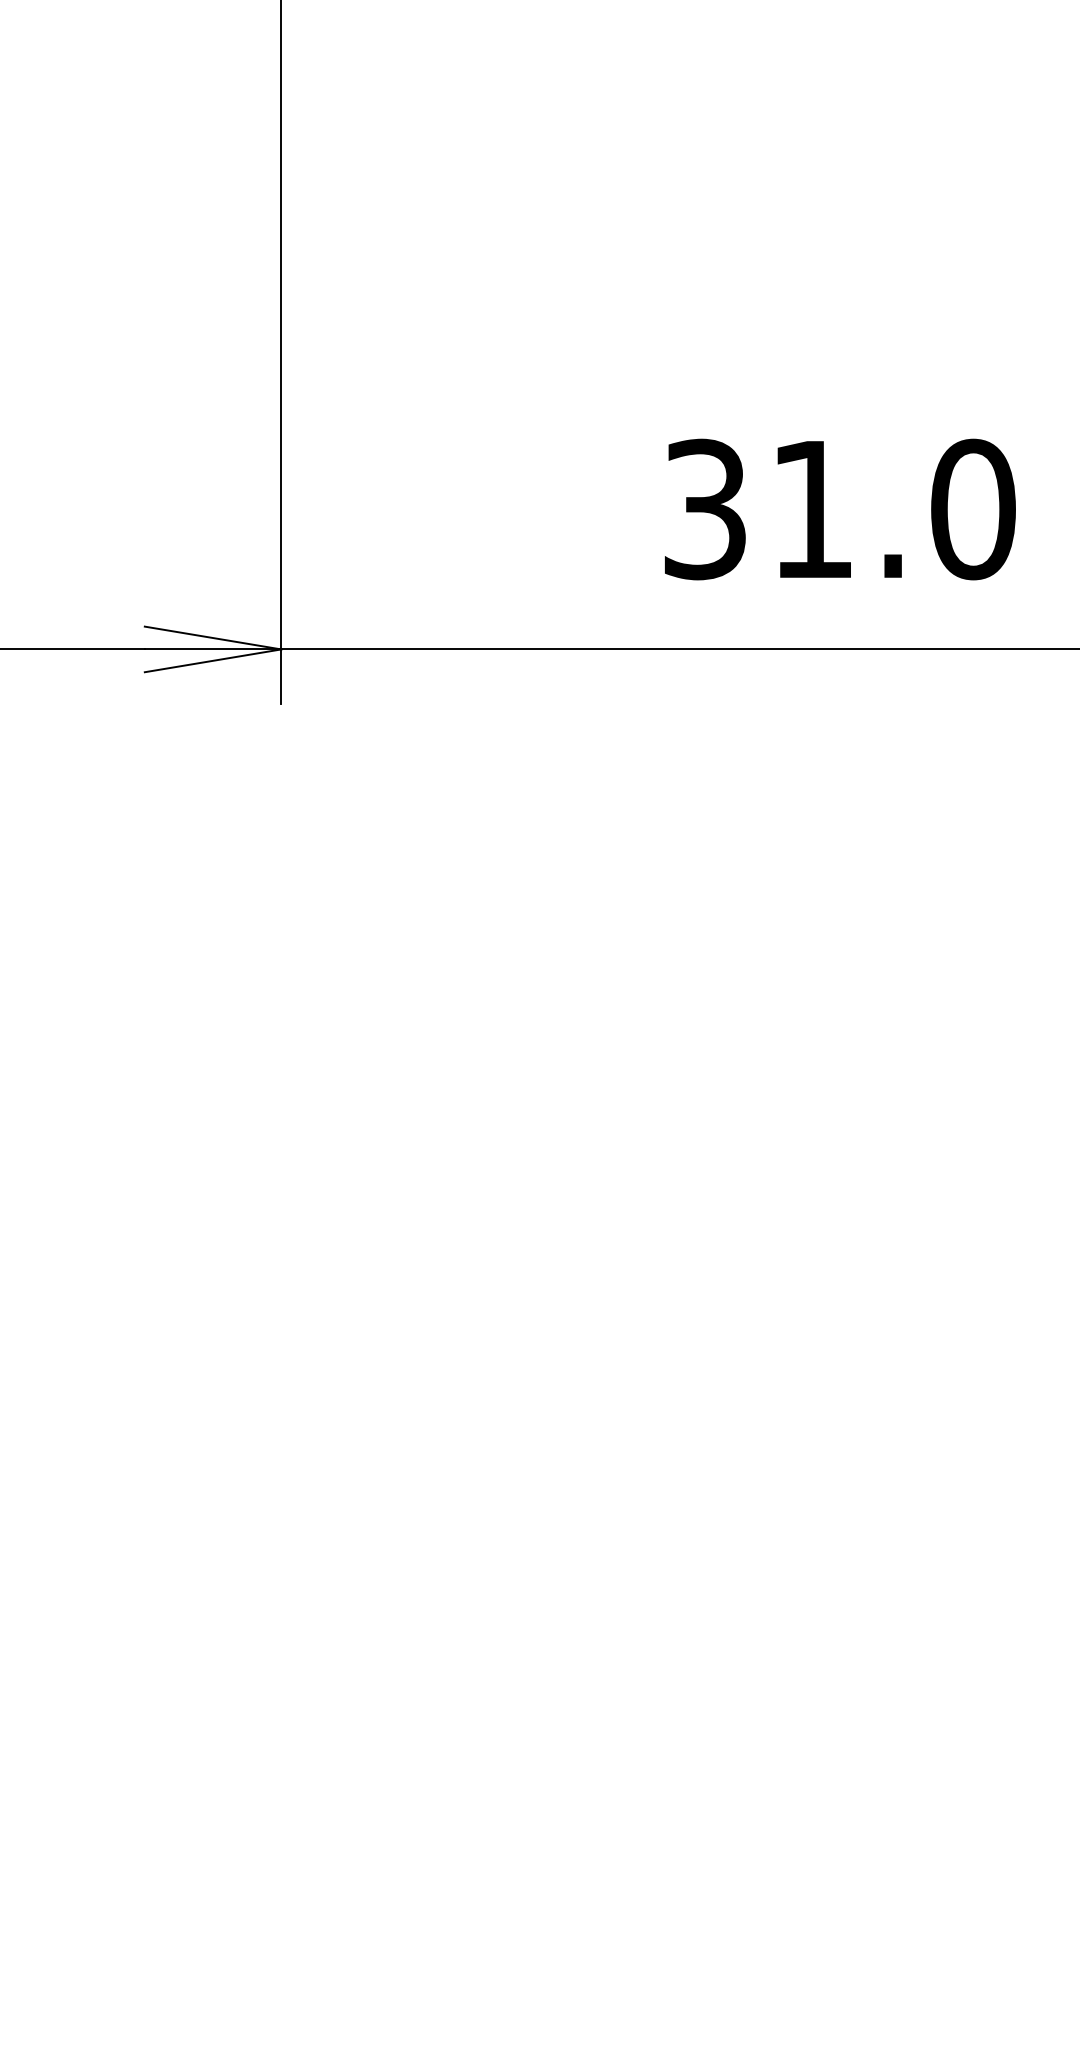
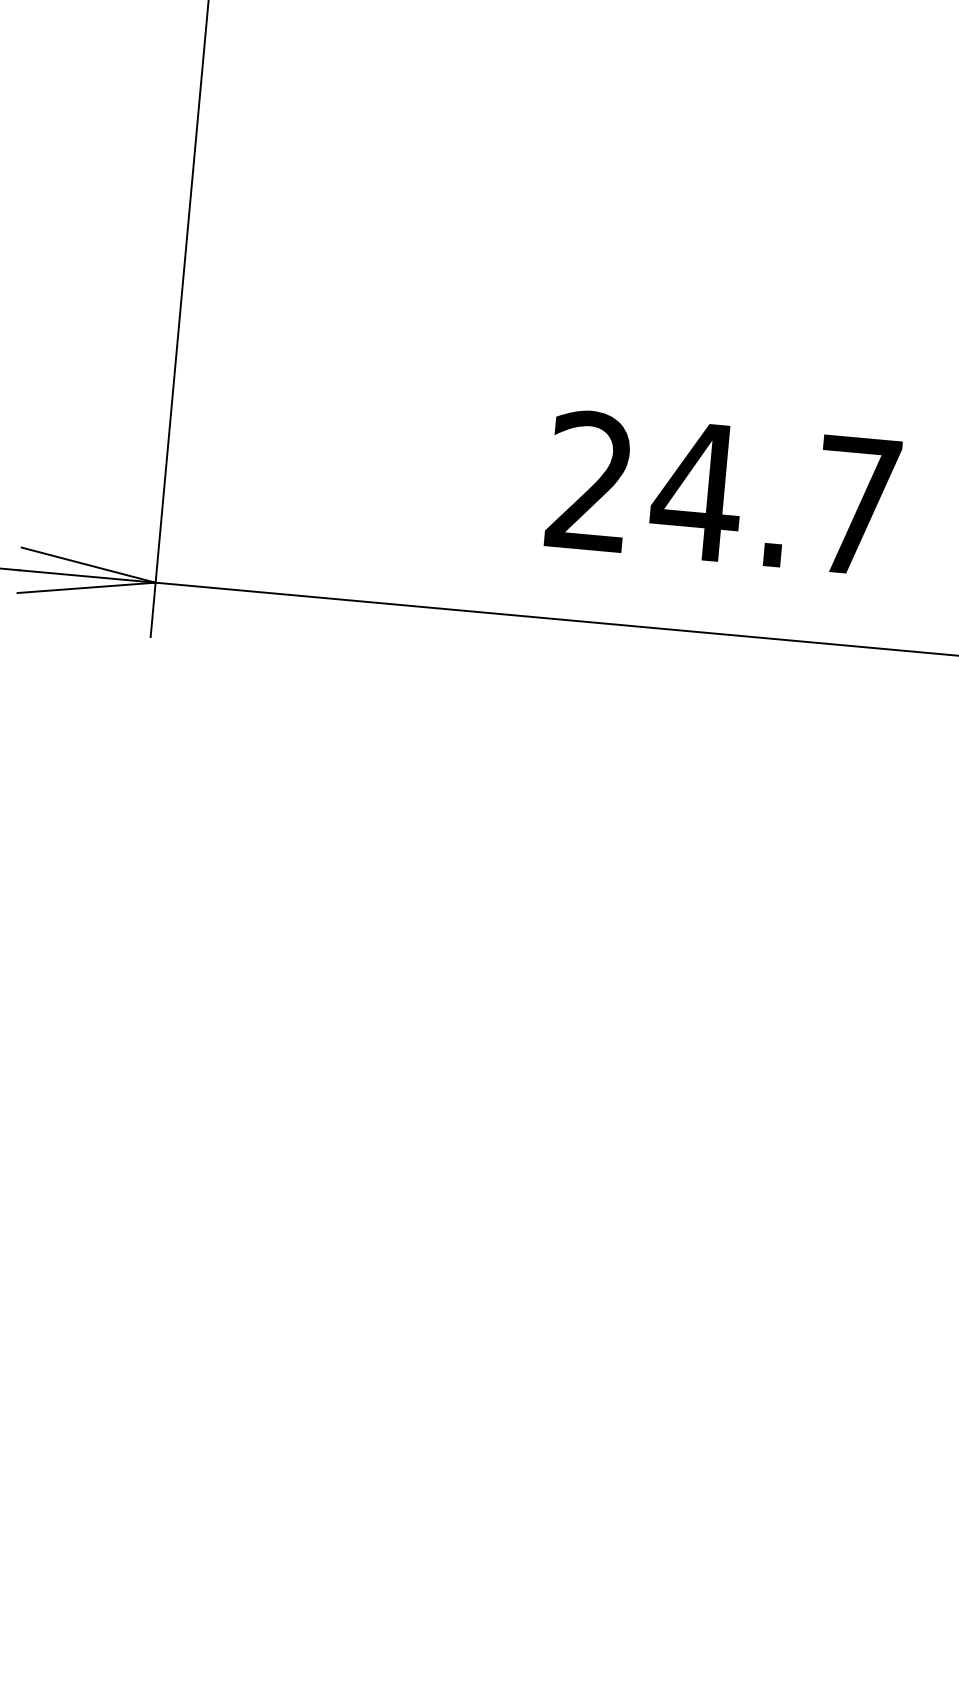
text: (839, 509) -> (724, 493), 31.0 -> 24.7

